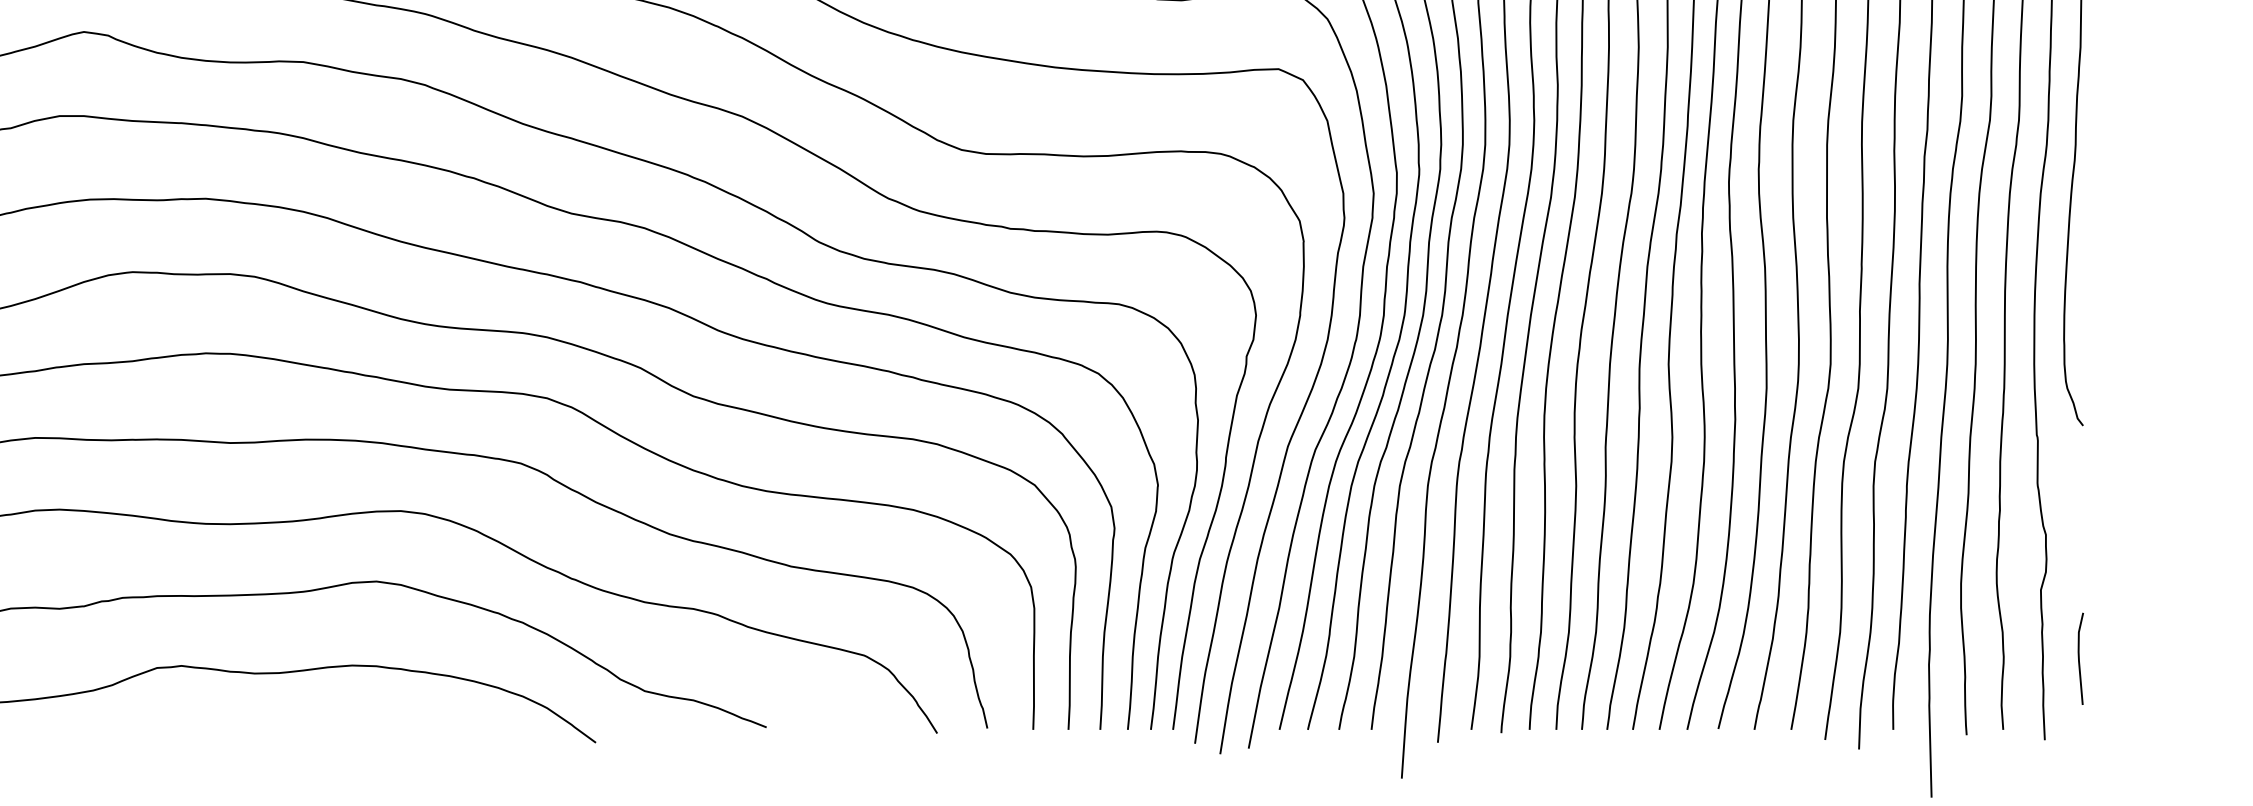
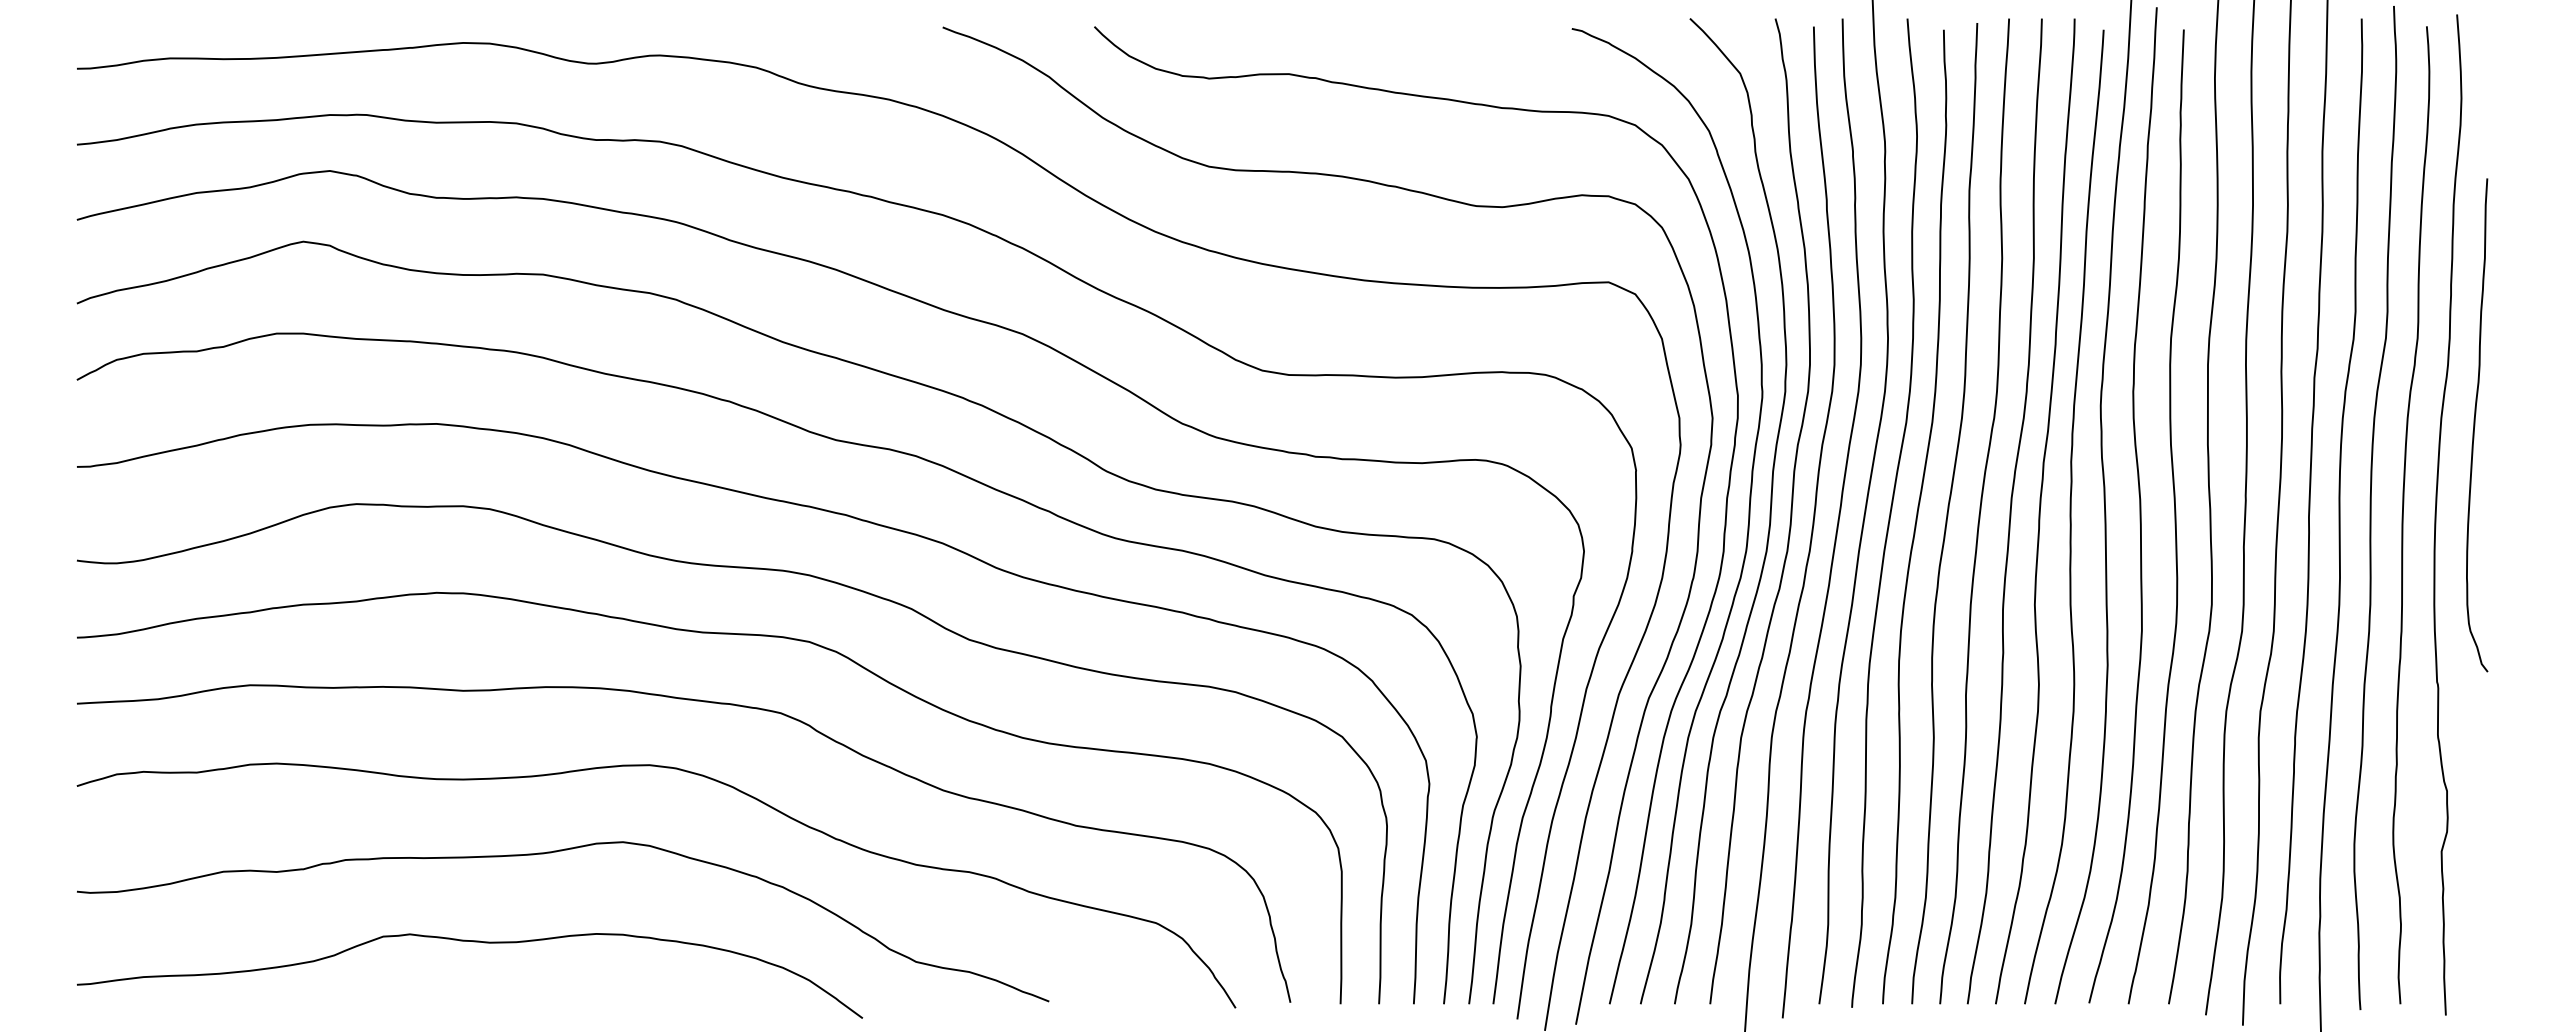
line: (2079, 658) -> (2483, 926), removed

